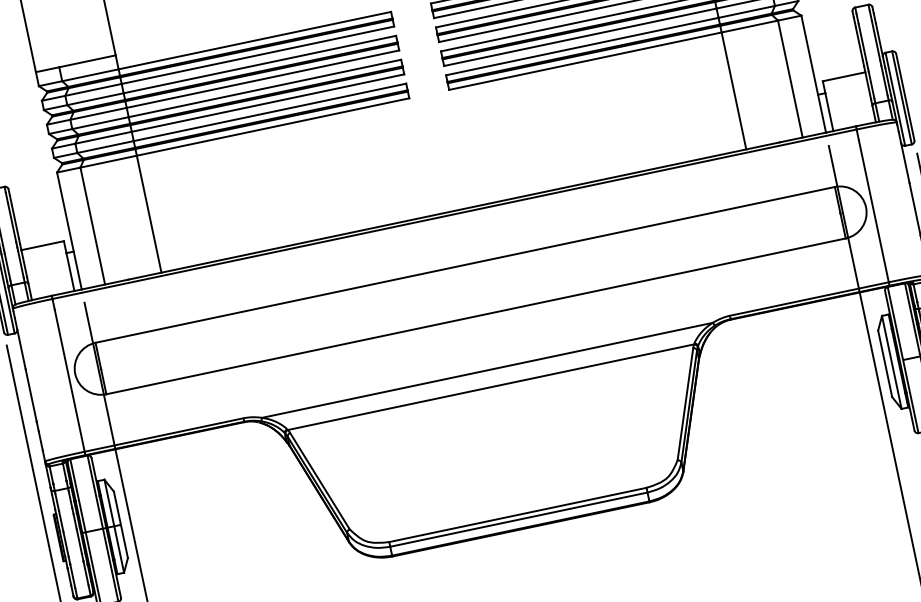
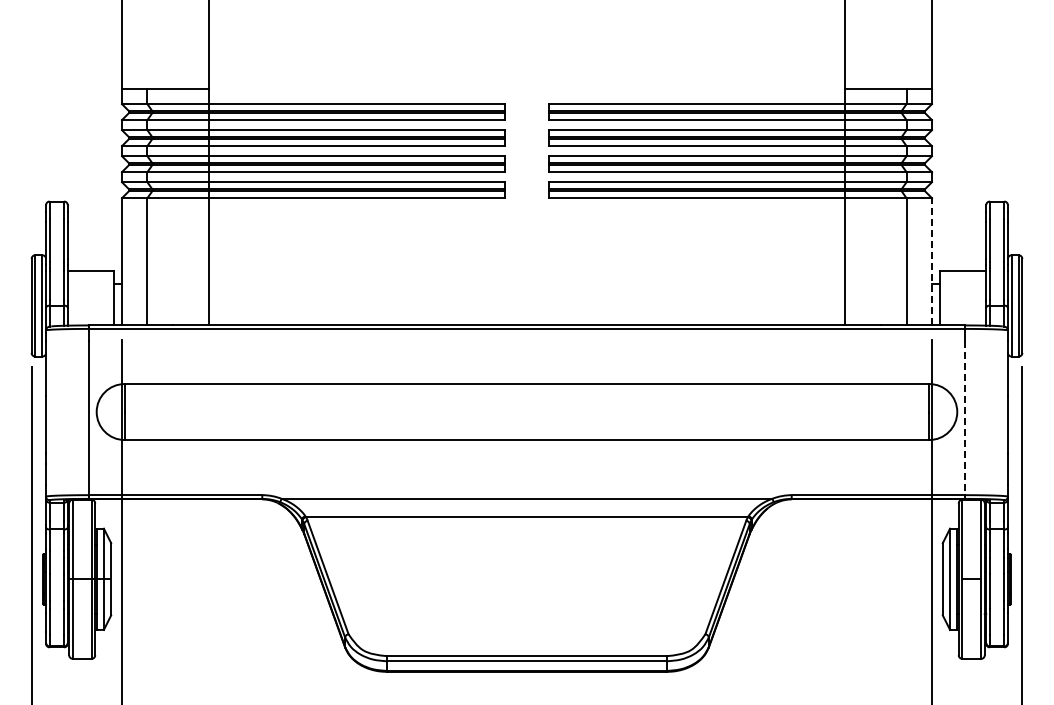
line: (813, 73) -> (931, 261), solid -> dashed
line: (873, 211) -> (964, 418), solid -> dashed

